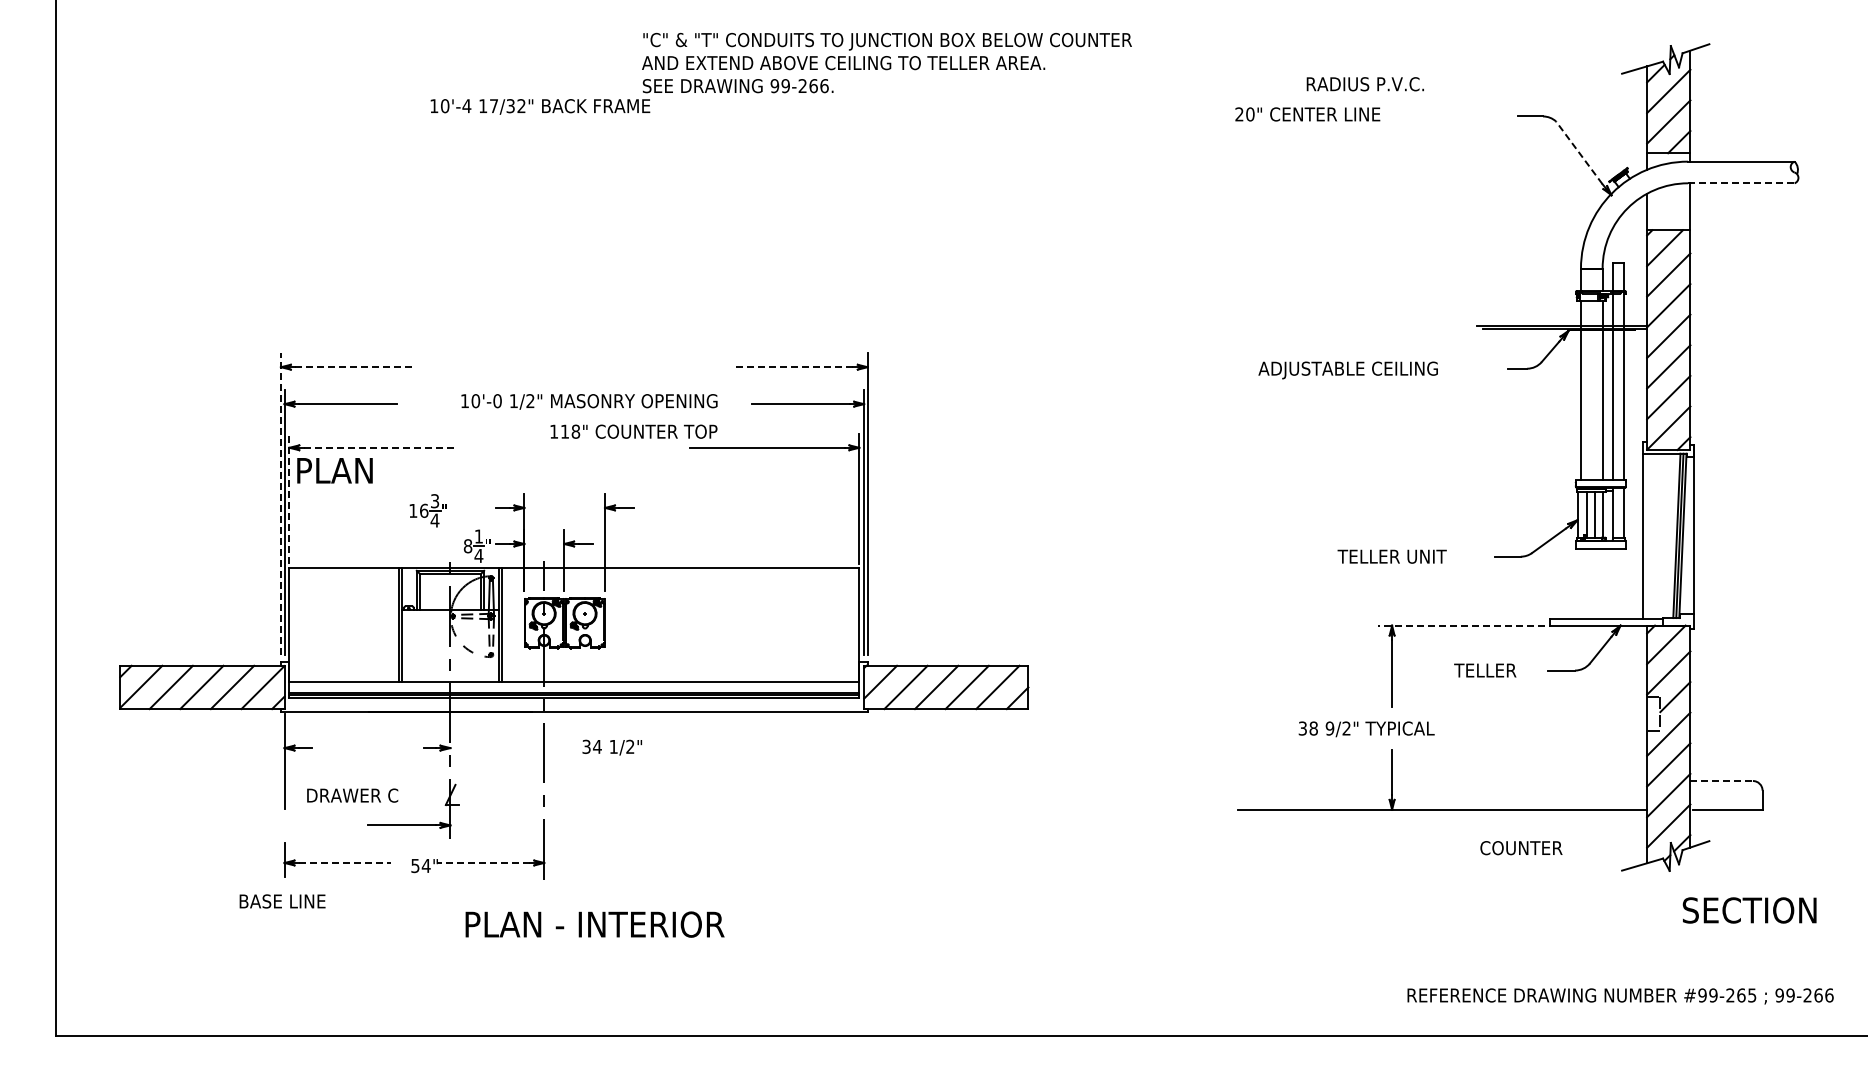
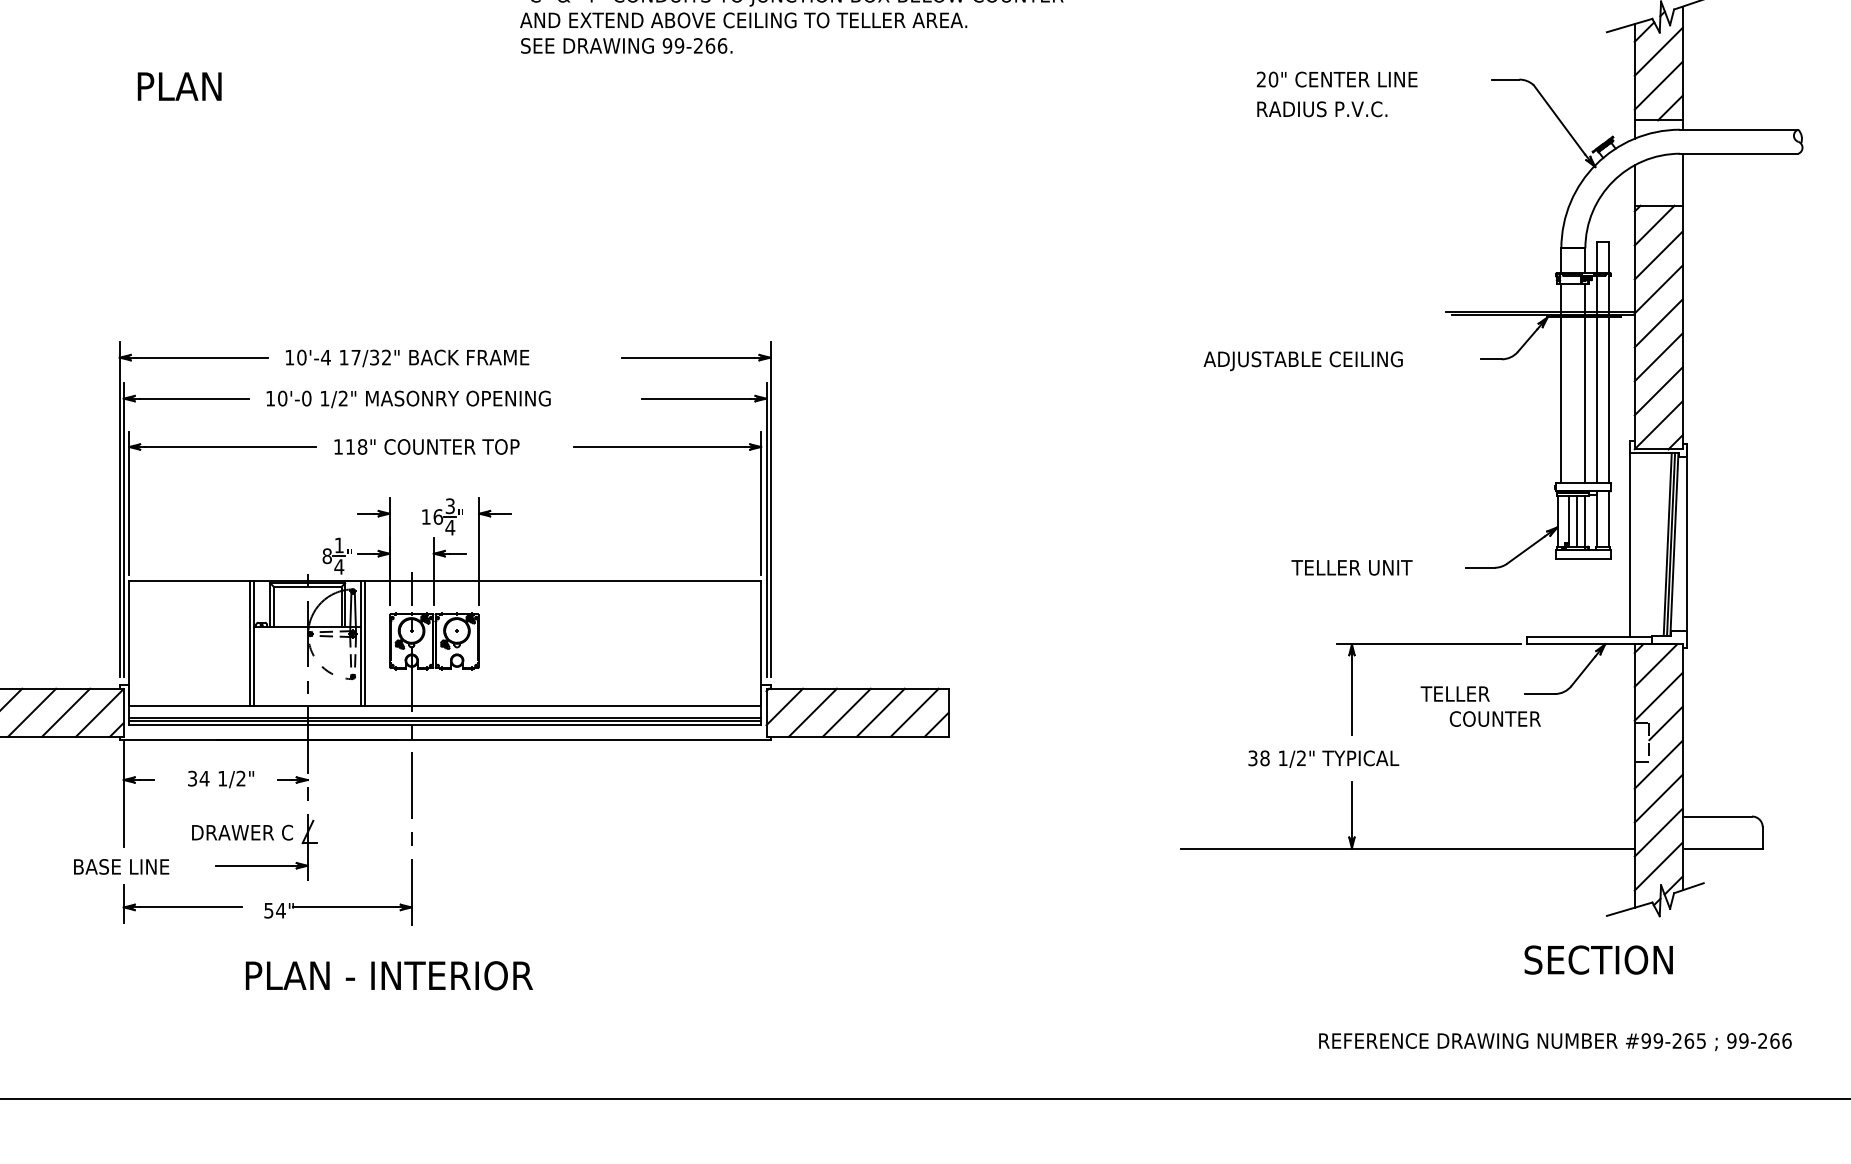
text: (1364, 84) -> (1321, 109), moved
text: (540, 106) -> (407, 357), moved
text: (1307, 114) -> (1336, 79), moved
line: (1579, 152) -> (1559, 119), dashed -> solid
line: (1741, 183) -> (1739, 153), dashed -> solid
line: (354, 367) -> (201, 357), dashed -> solid
line: (793, 367) -> (688, 357), dashed -> solid
text: (589, 401) -> (408, 399), moved
text: (633, 431) -> (426, 446), moved
line: (381, 447) -> (231, 446), dashed -> solid
text: (334, 470) -> (179, 86), moved
line: (289, 498) -> (129, 503), dashed -> solid
line: (280, 504) -> (119, 509), dashed -> solid
part: (427, 510) -> (441, 516), moved
line: (1461, 625) -> (1428, 644), dashed -> solid
text: (1329, 728) -> (1282, 758), 9/2" -> 1/2"
text: (611, 747) -> (220, 779), moved
line: (1722, 781) -> (1718, 817), dashed -> solid
text: (352, 795) -> (242, 832), moved
text: (1521, 848) -> (1495, 719), moved
line: (345, 862) -> (191, 906), dashed -> solid
line: (483, 862) -> (344, 906), dashed -> solid
text: (282, 901) -> (121, 866), moved
text: (1749, 910) -> (1598, 960), moved
text: (594, 924) -> (388, 975), moved
text: (1620, 996) -> (1555, 1042), moved

